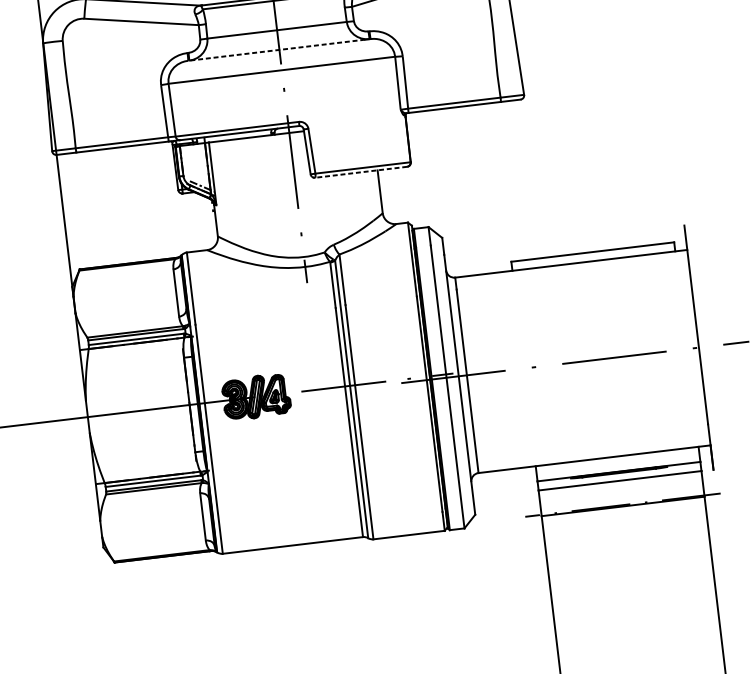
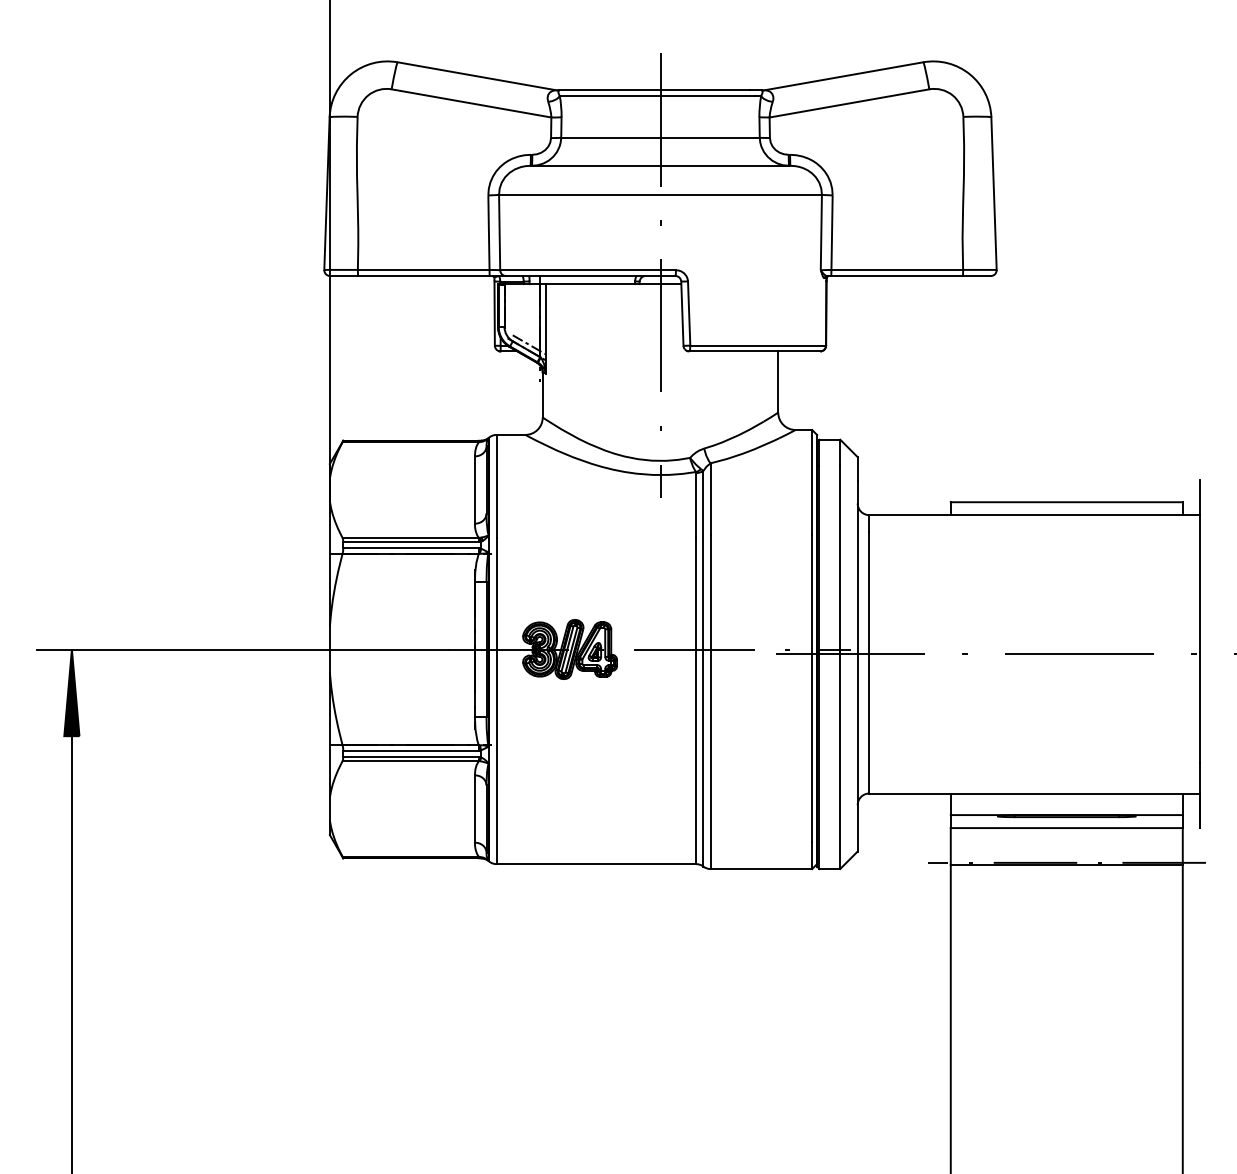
line: (276, 50) -> (656, 165), dashed -> solid
line: (360, 172) -> (754, 351), dashed -> solid

